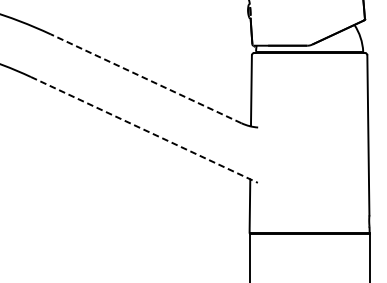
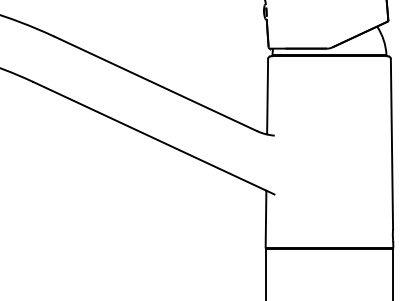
line: (146, 78) -> (155, 83), dashed -> solid
line: (145, 130) -> (154, 138), dashed -> solid

